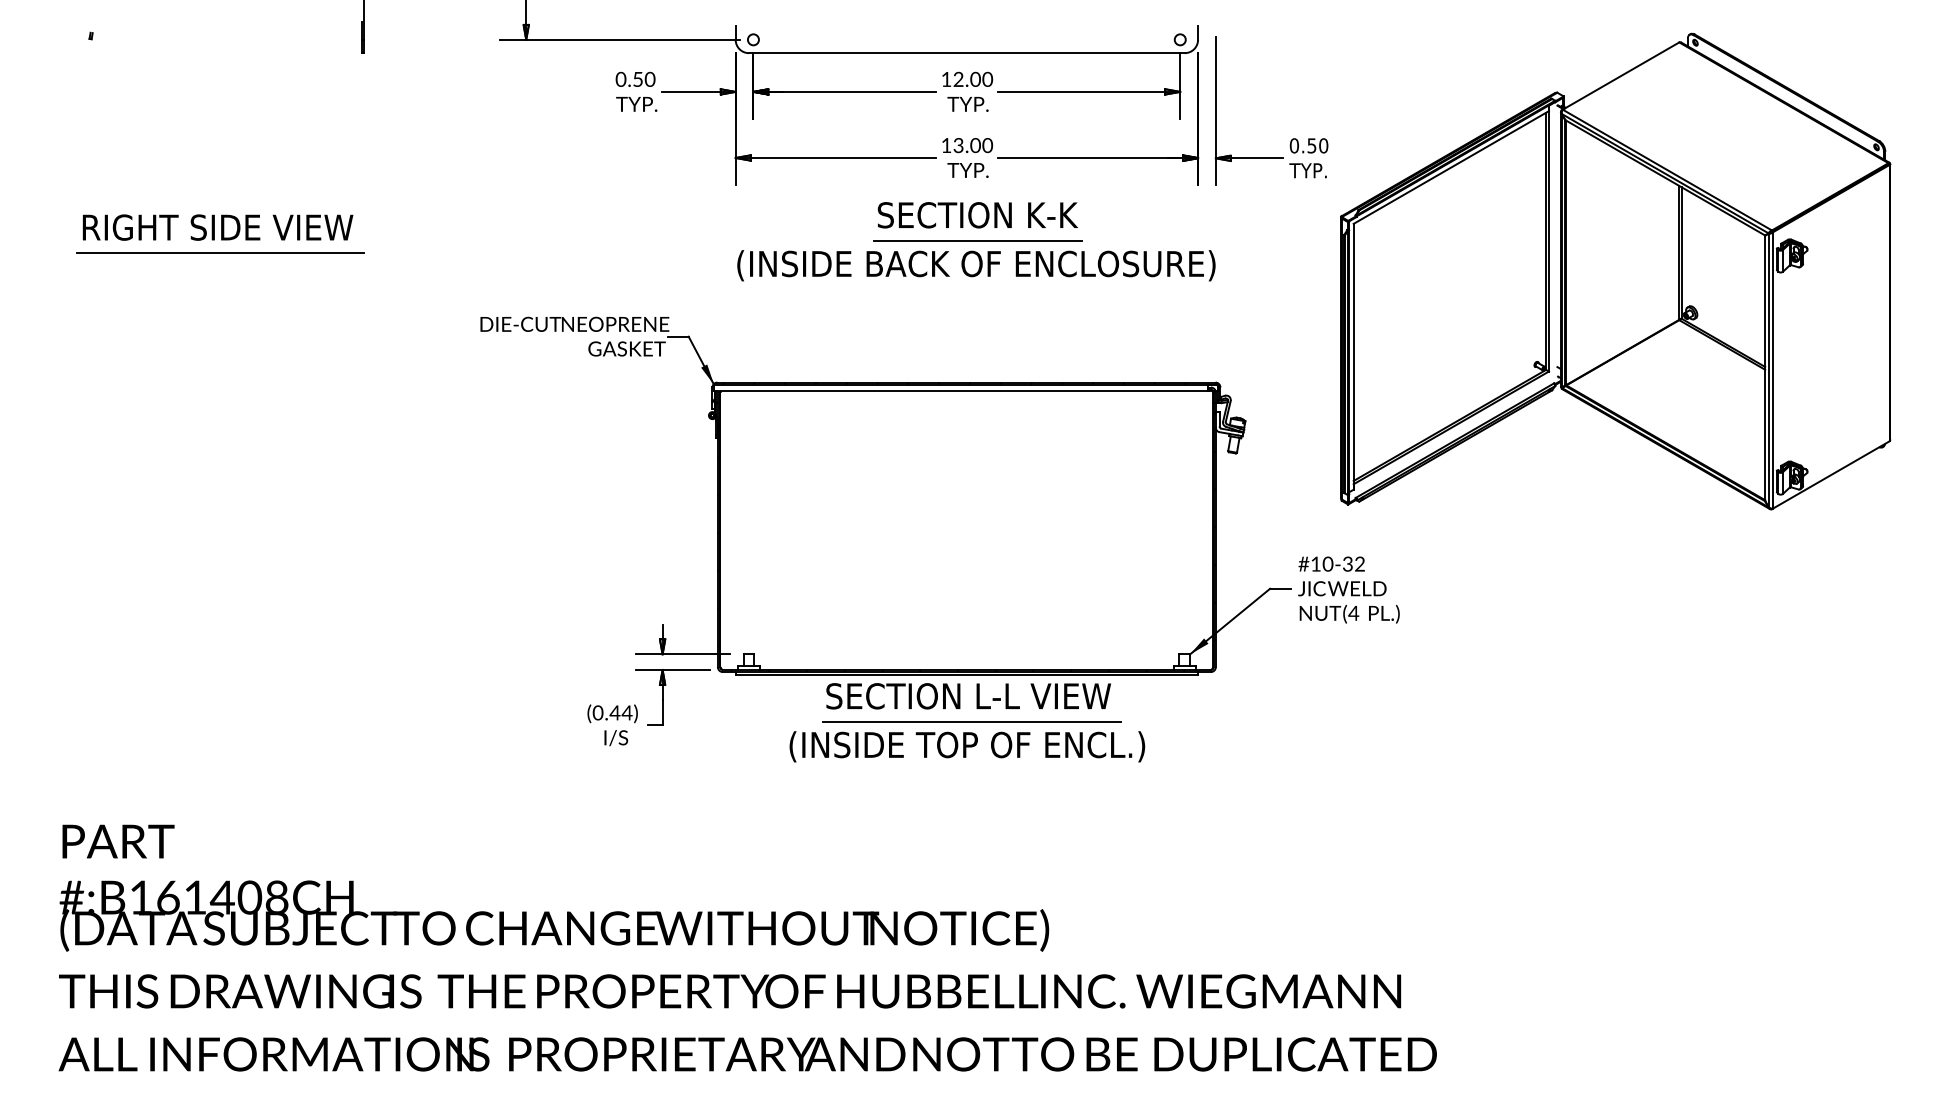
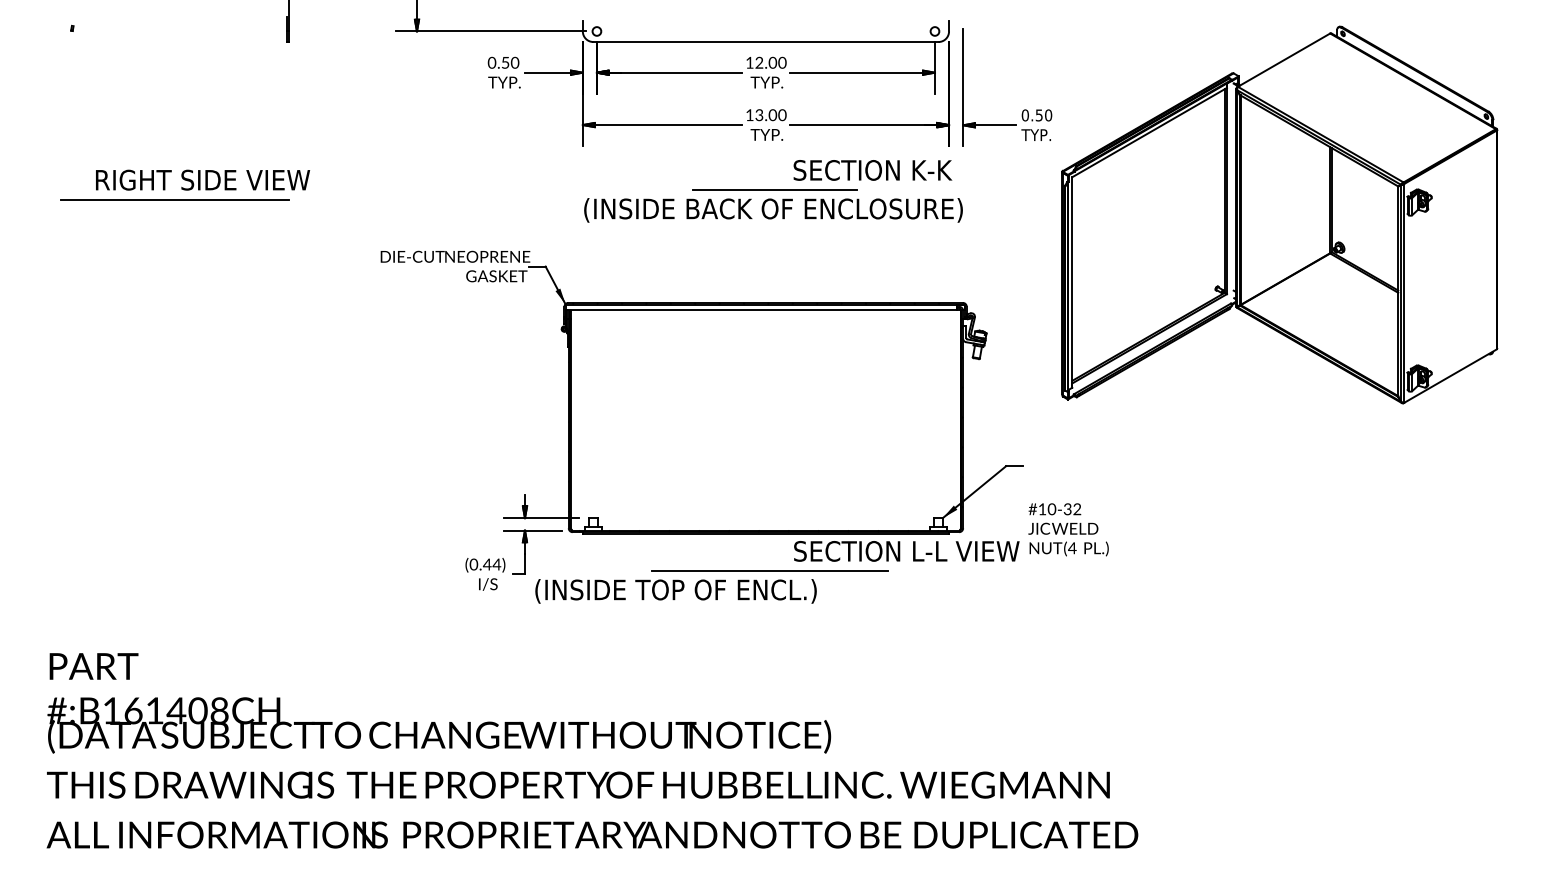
text: (977, 215) -> (872, 170), moved
text: (217, 227) -> (202, 180), moved
text: (1348, 589) -> (1068, 529), moved
text: (968, 696) -> (906, 551), moved
text: (967, 746) -> (676, 591), moved

